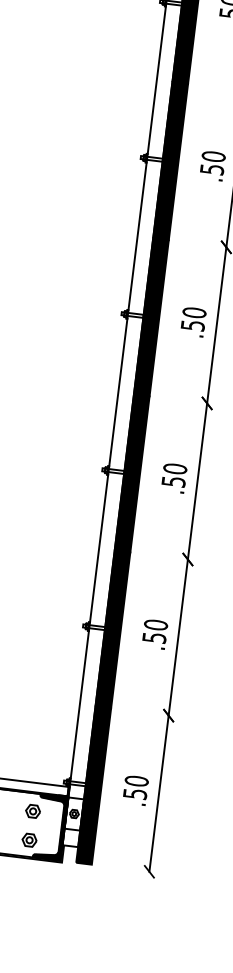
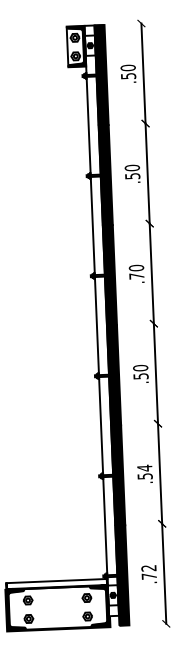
text: (192, 325) -> (136, 276), .50 -> .70
text: (155, 623) -> (144, 467), .50 -> .54
text: (136, 787) -> (149, 572), .50 -> .72

